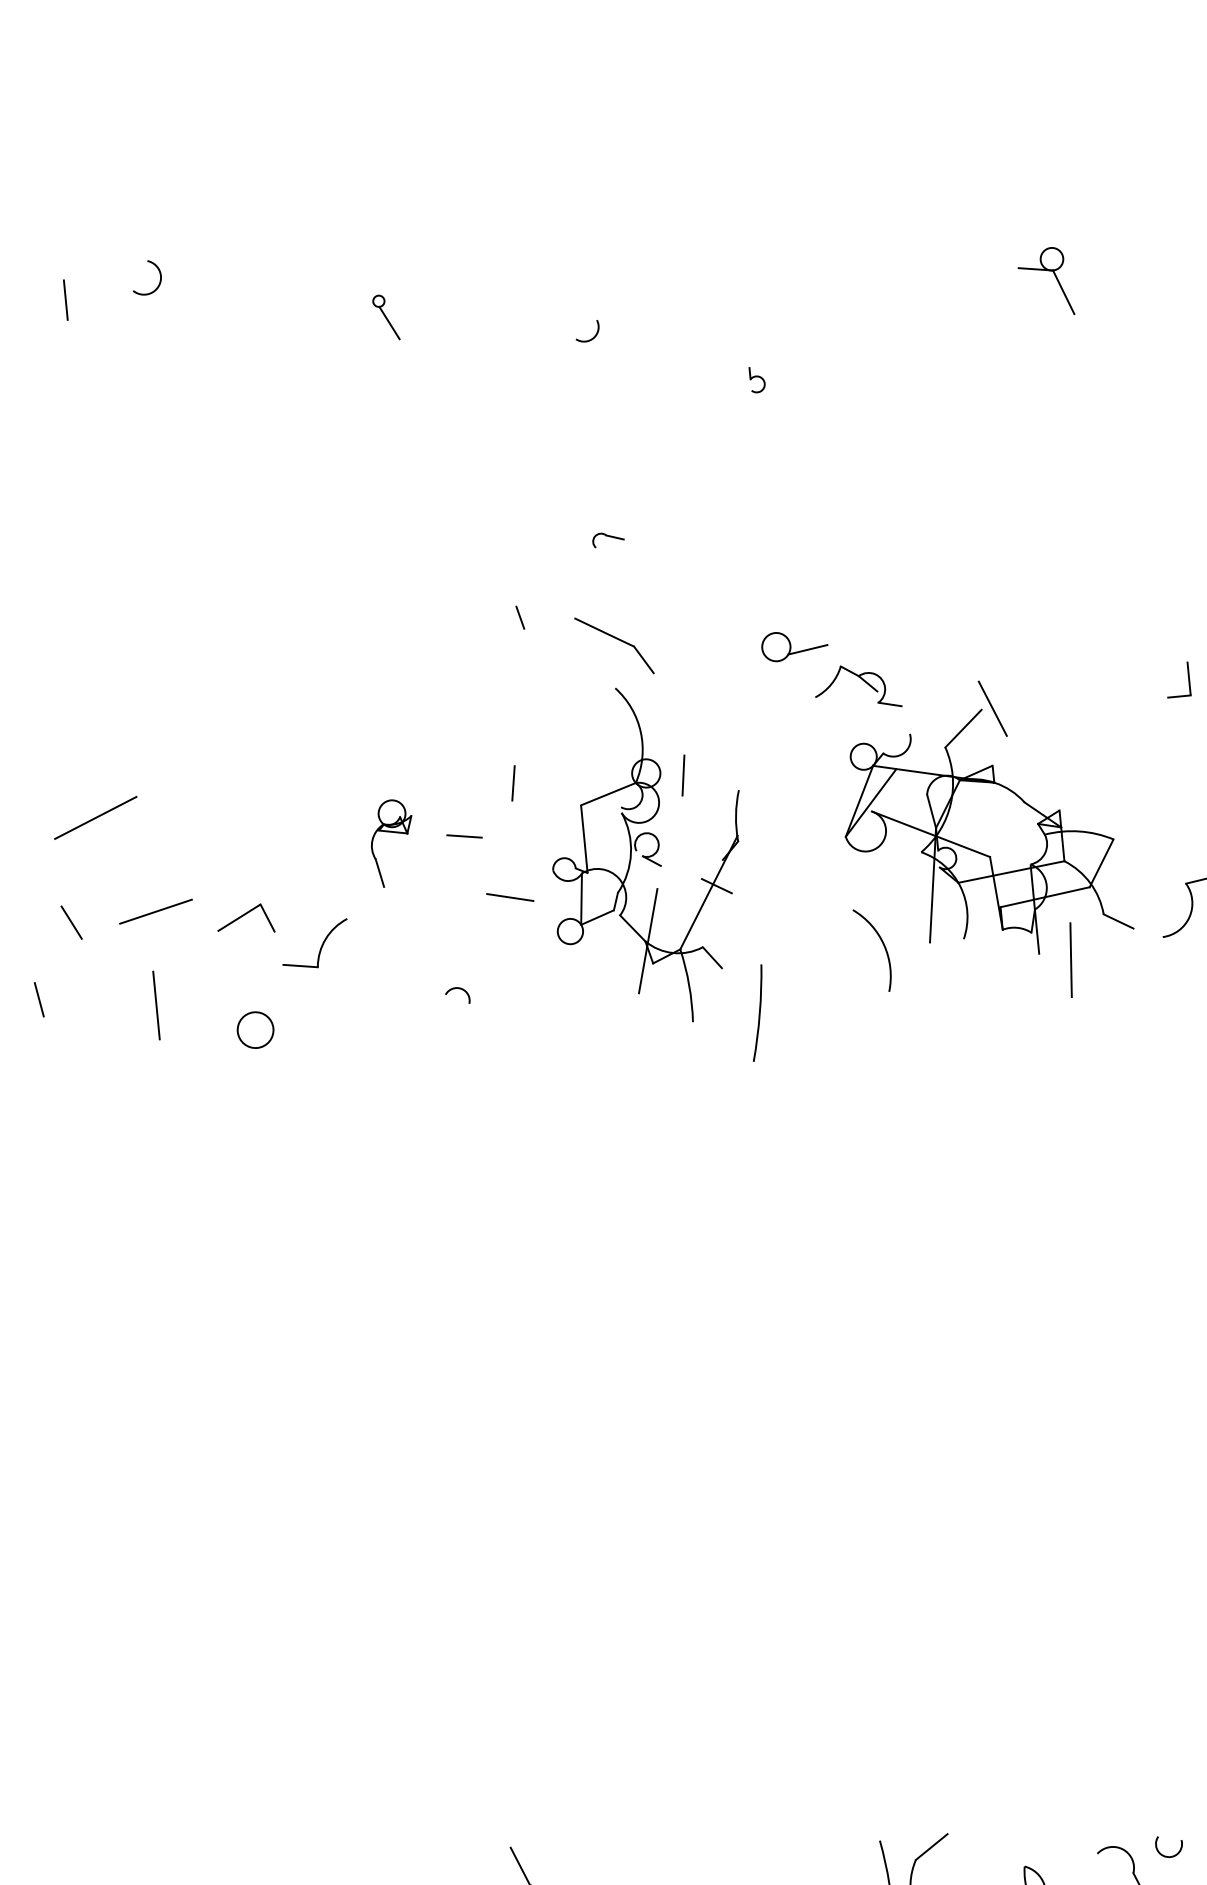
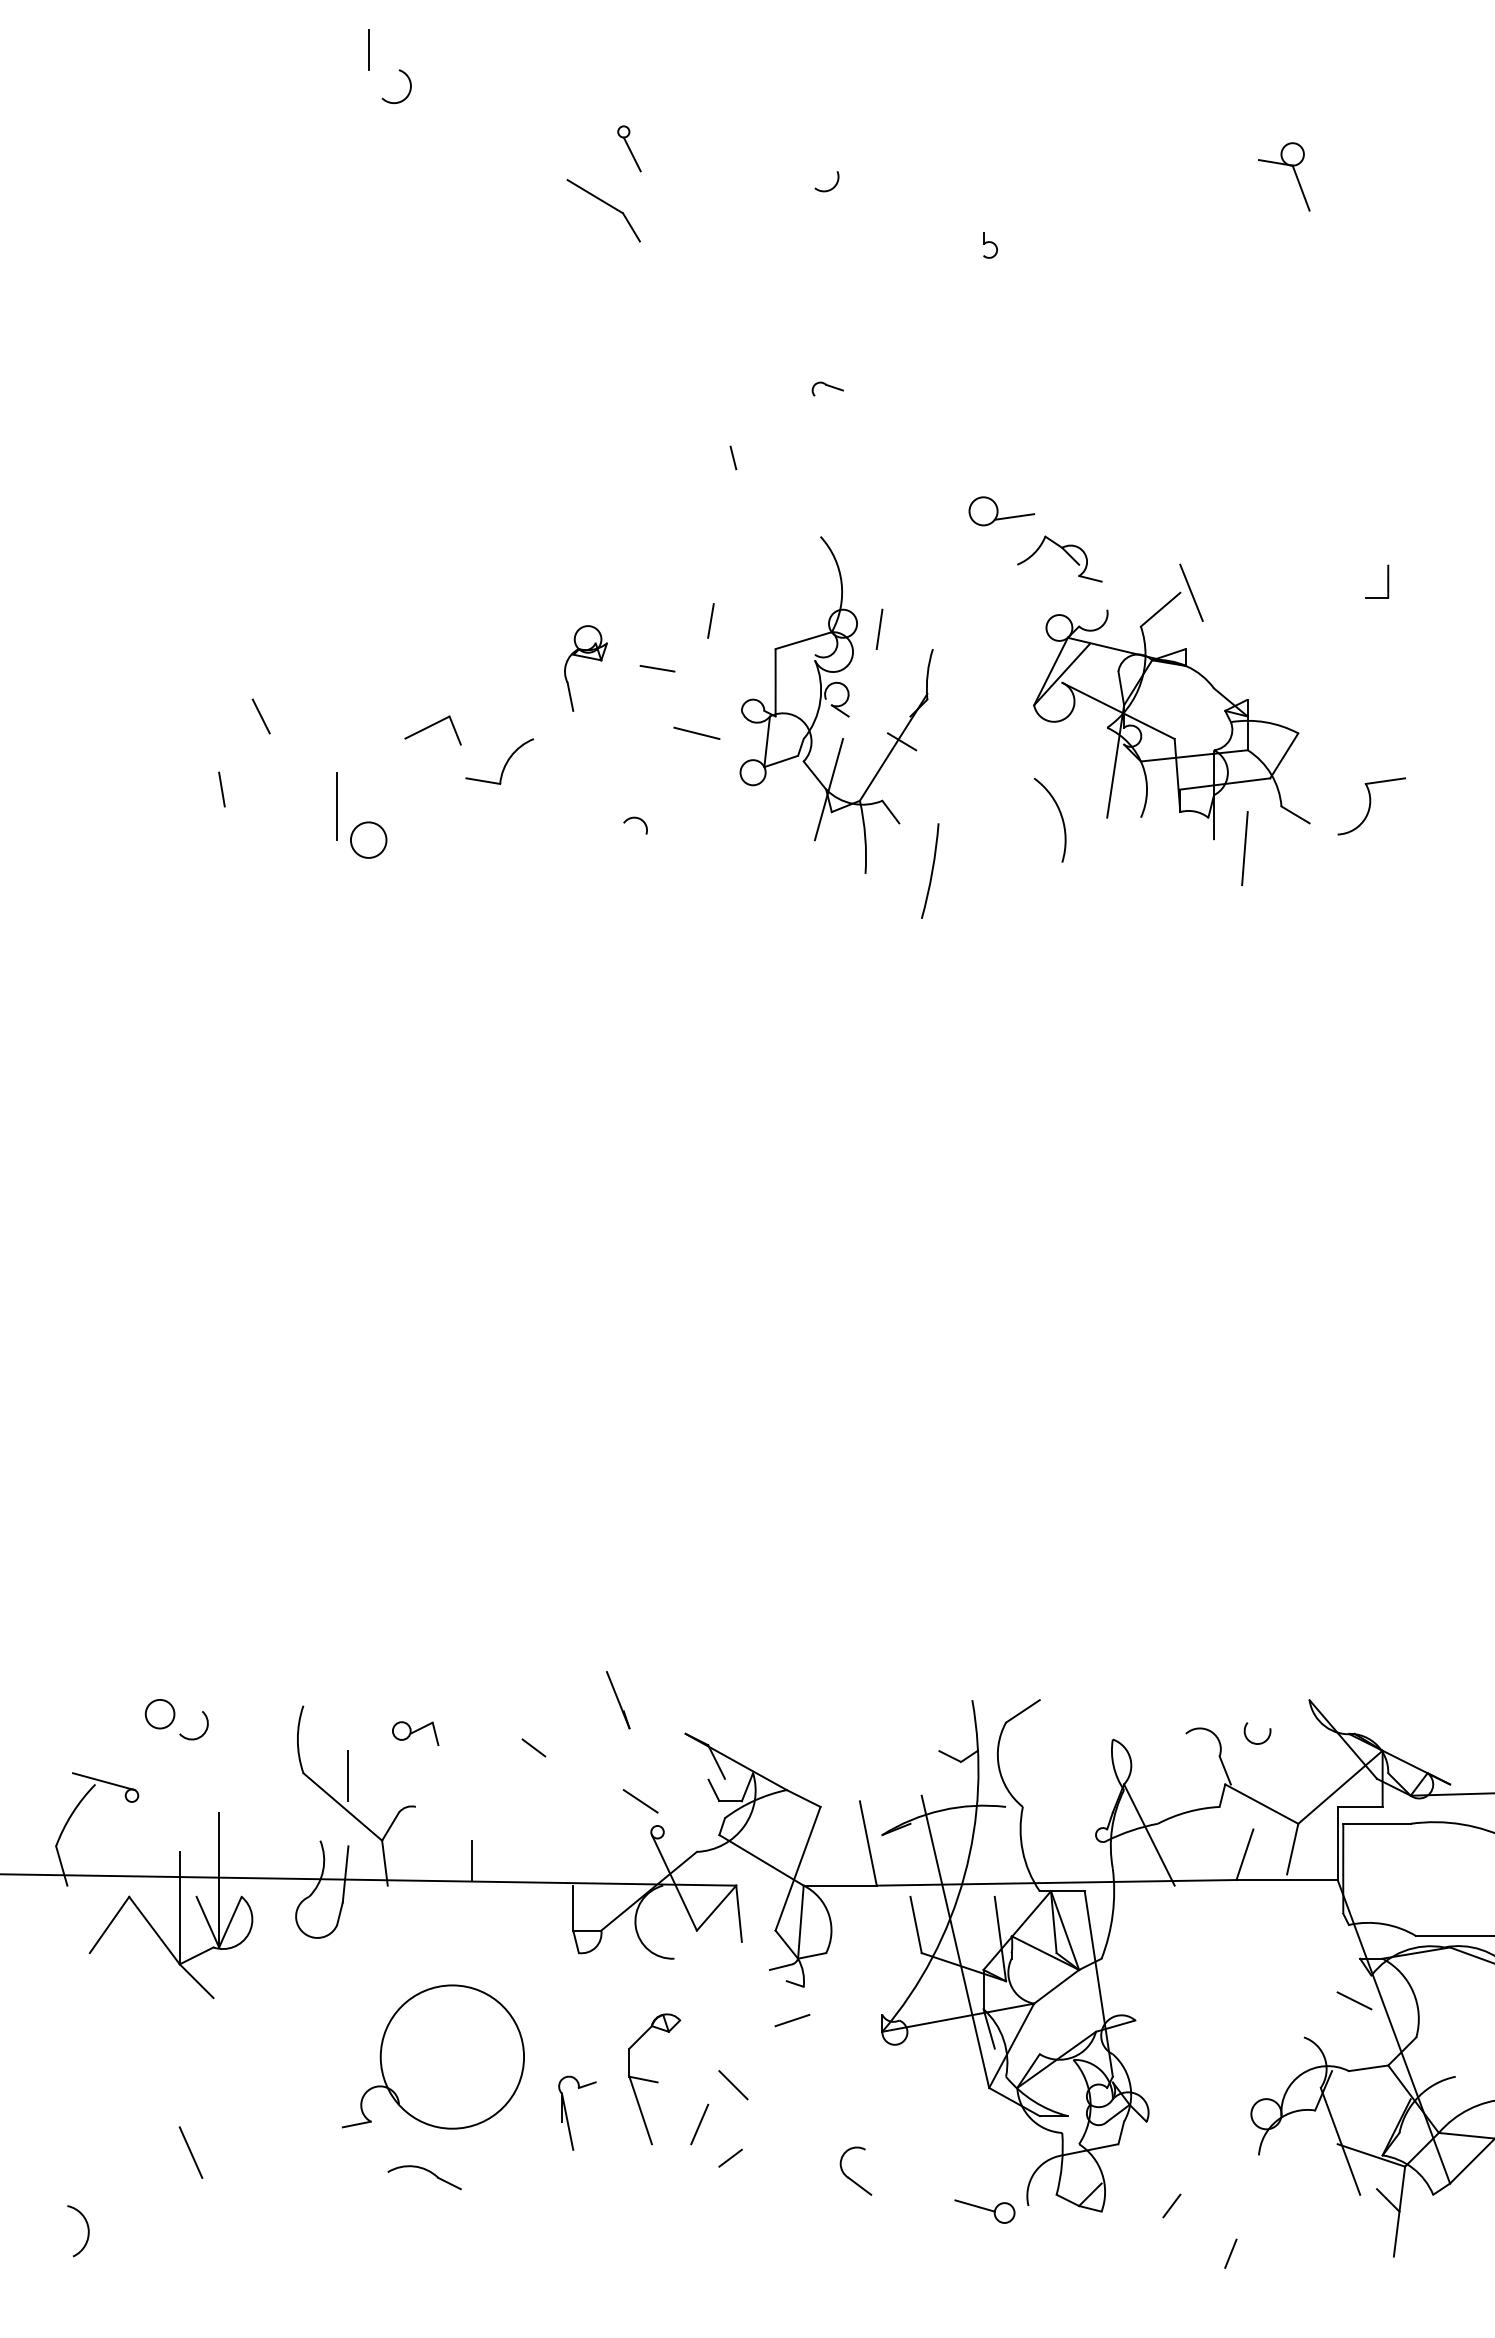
line: (65, 299) -> (368, 49), moved
part: (617, 640) -> (607, 205), moved
line: (95, 818) -> (294, 615), removed
line: (155, 911) -> (345, 713), removed
circle: (255, 1029) -> (368, 839), moved

